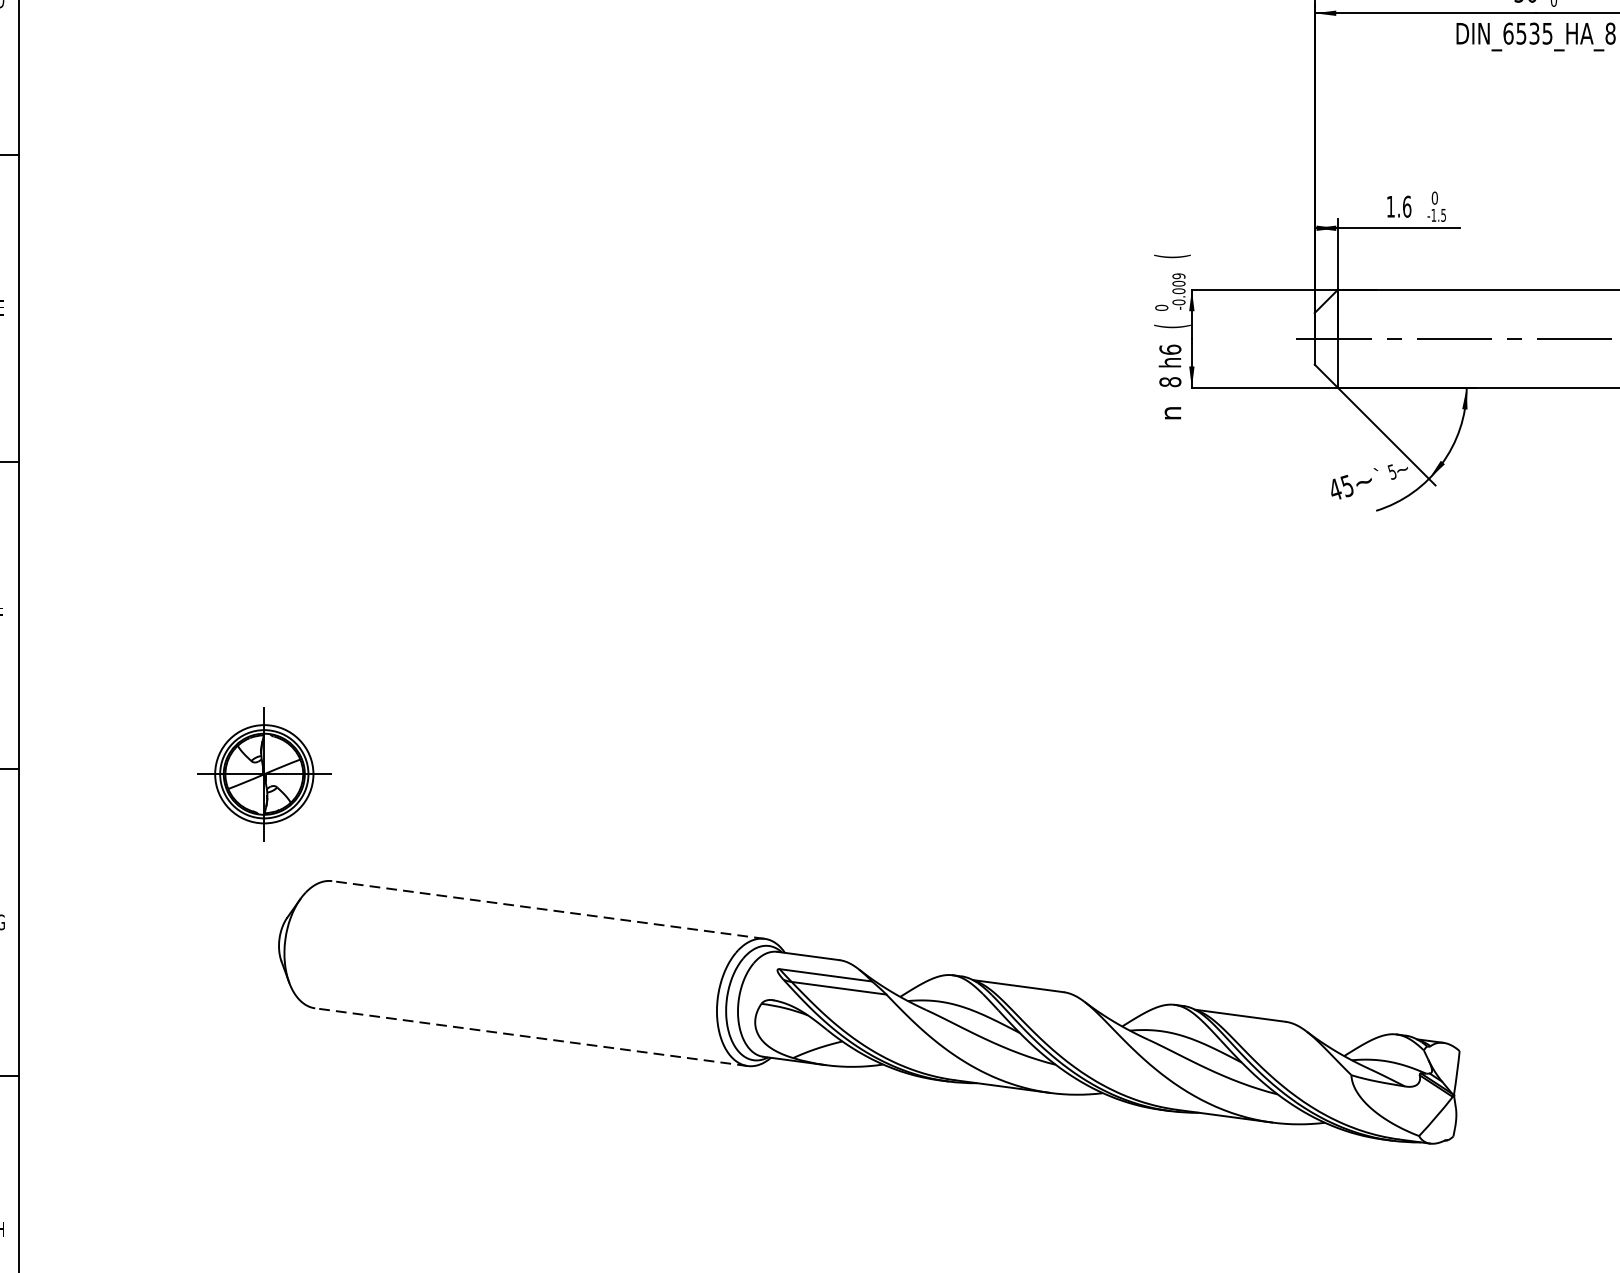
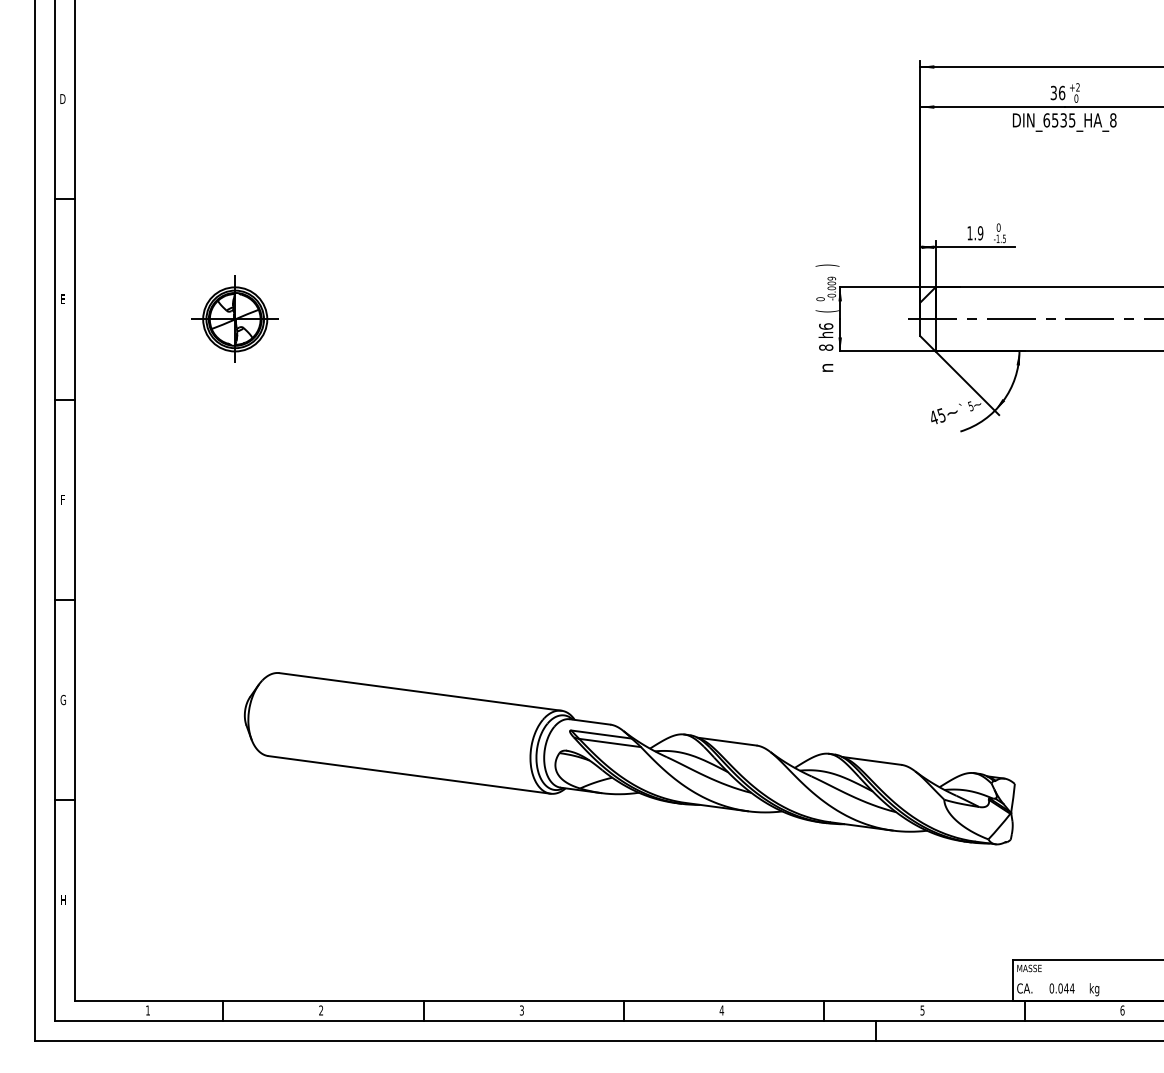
text: (1406, 207) -> (980, 233), 1.6 -> 1.9
text: (1172, 256) -> (827, 265), ( -> )
part: (263, 772) -> (234, 318), moved
line: (548, 909) -> (420, 691), dashed -> solid
line: (531, 1036) -> (409, 774), dashed -> solid

